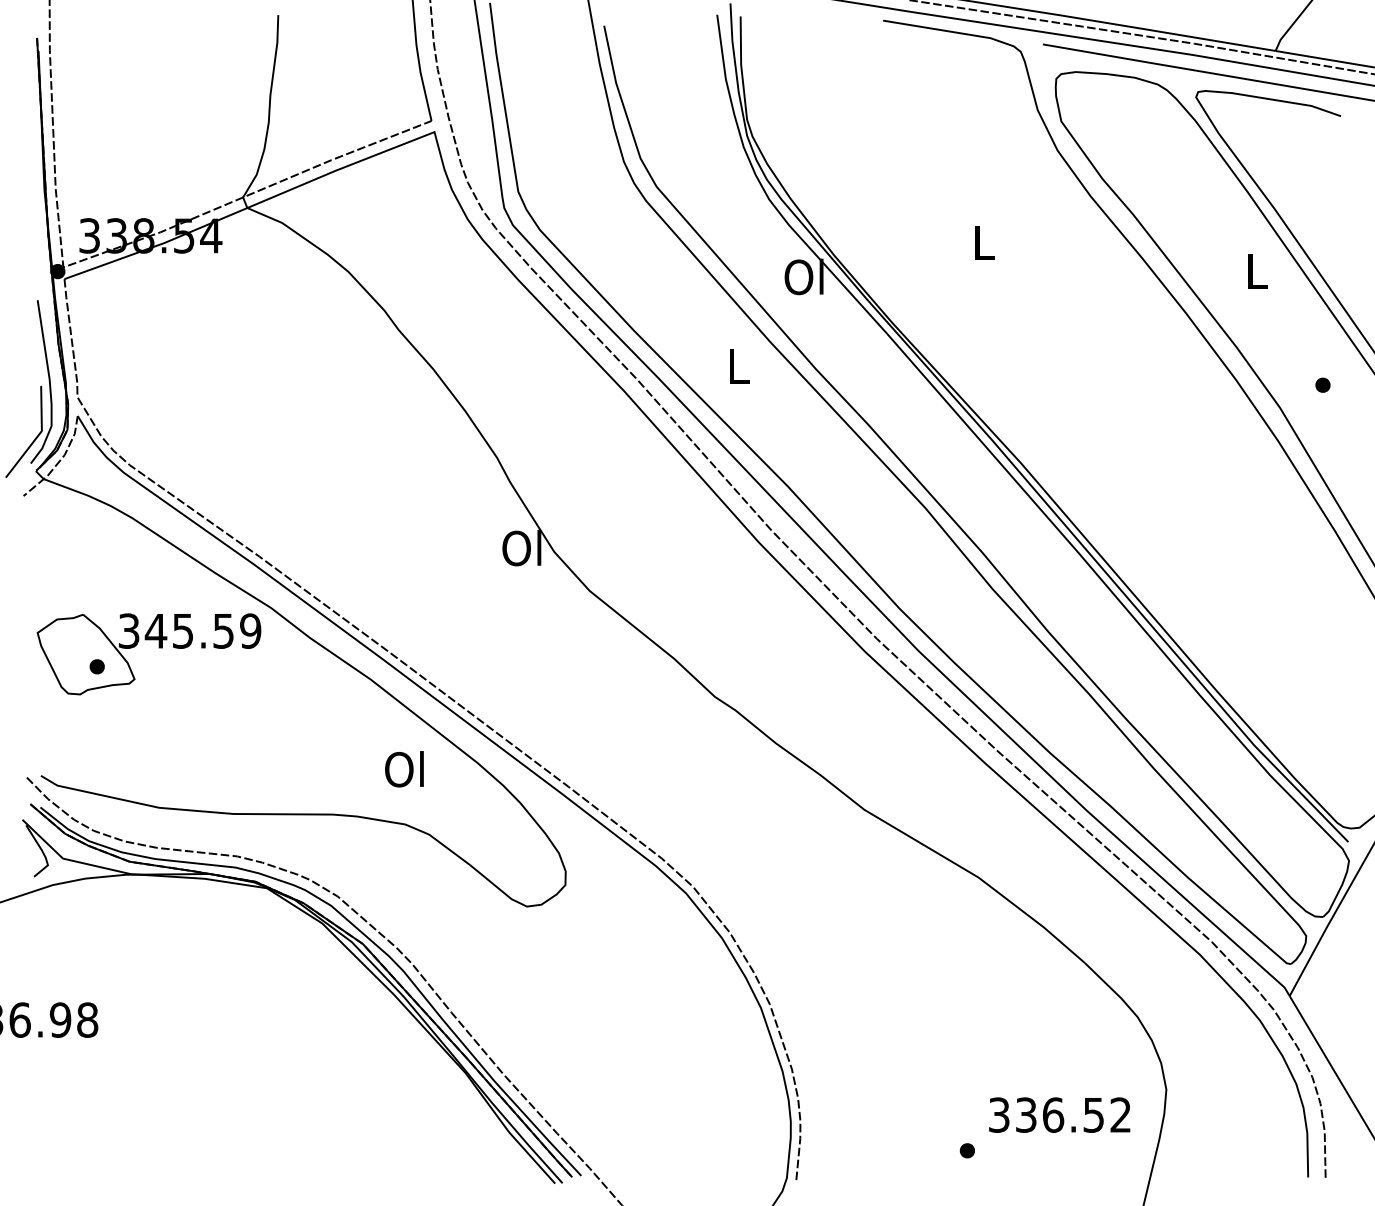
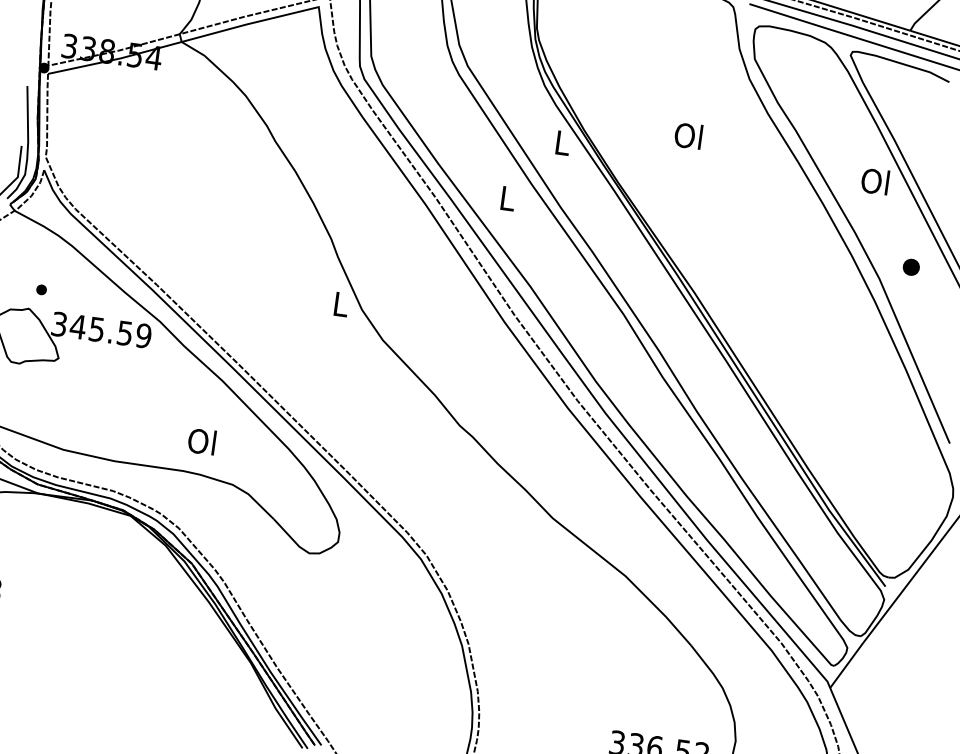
text: (982, 242) -> (688, 135), L -> Ol
text: (1254, 270) -> (874, 181), L -> Ol
text: (803, 276) -> (561, 142), Ol -> L
part: (1322, 384) -> (911, 266), size x1.6
text: (521, 547) -> (339, 303), Ol -> L
part: (96, 666) -> (41, 289), moved
text: (404, 769) -> (201, 441), moved

